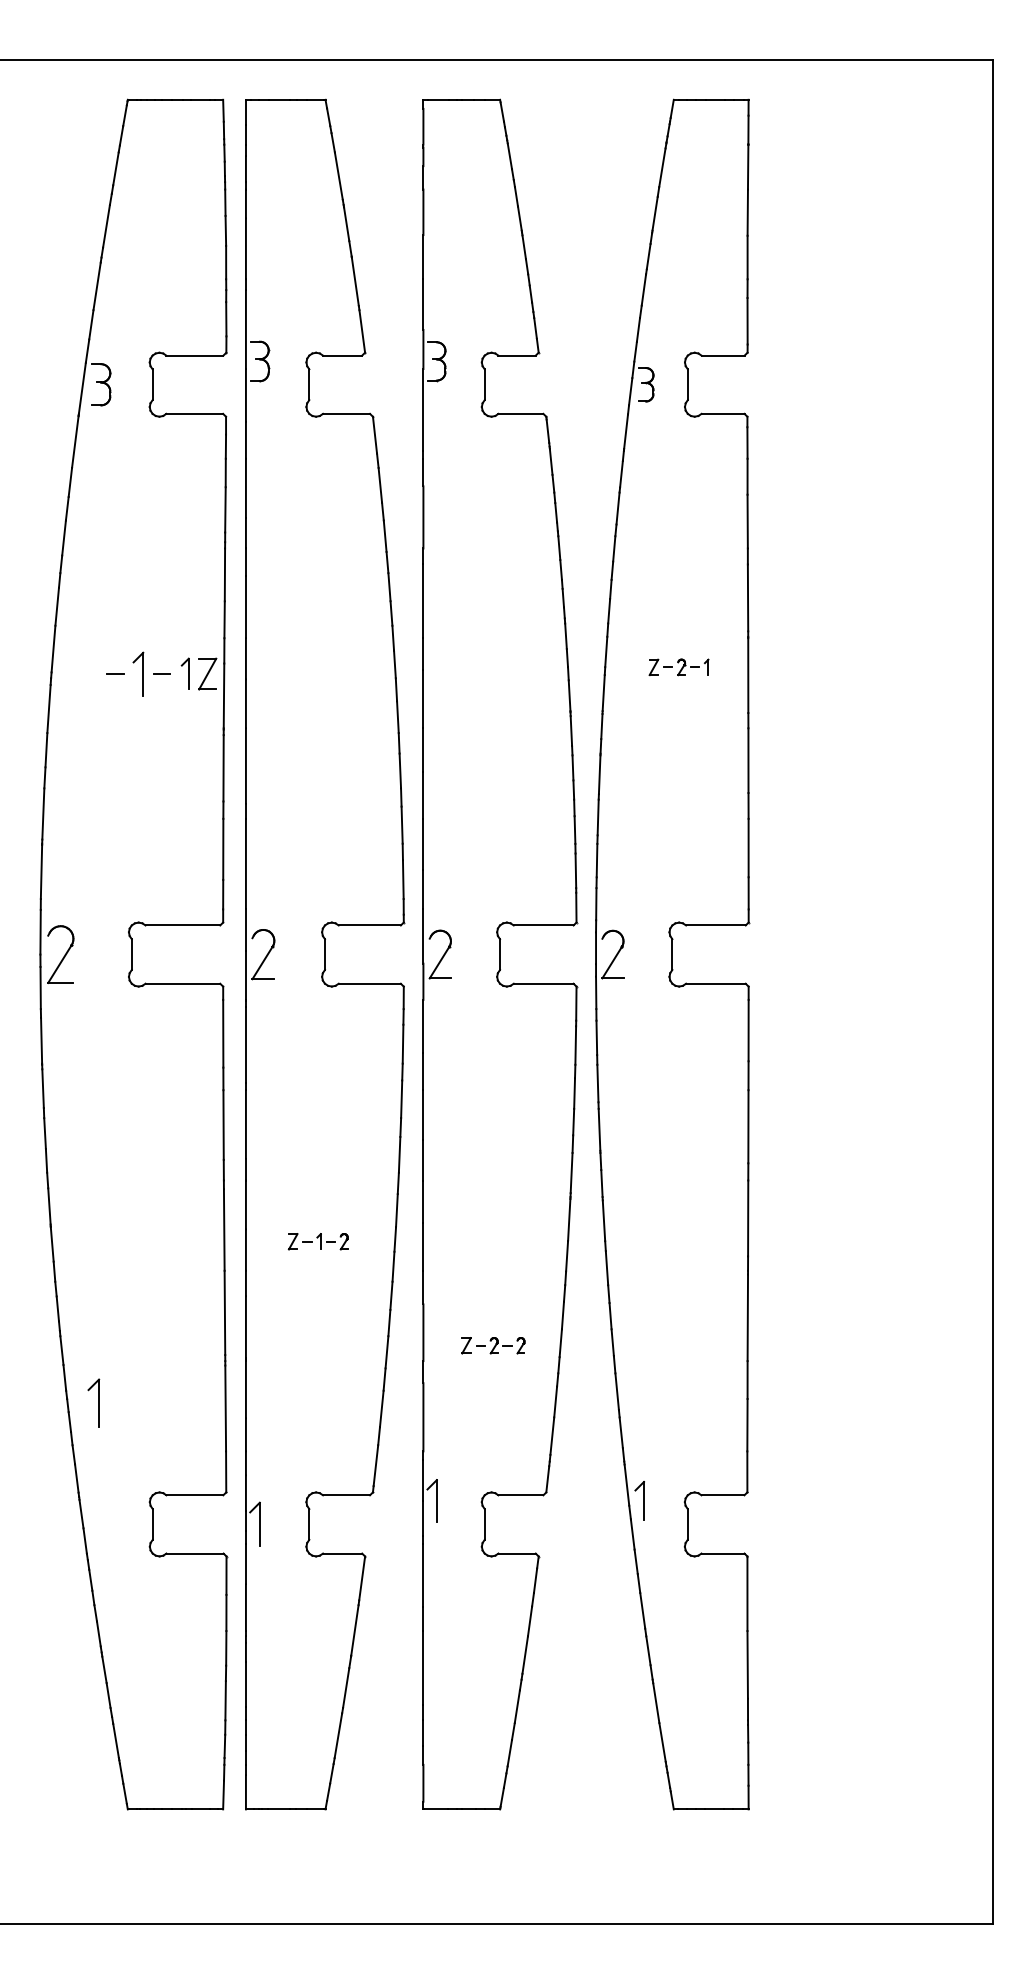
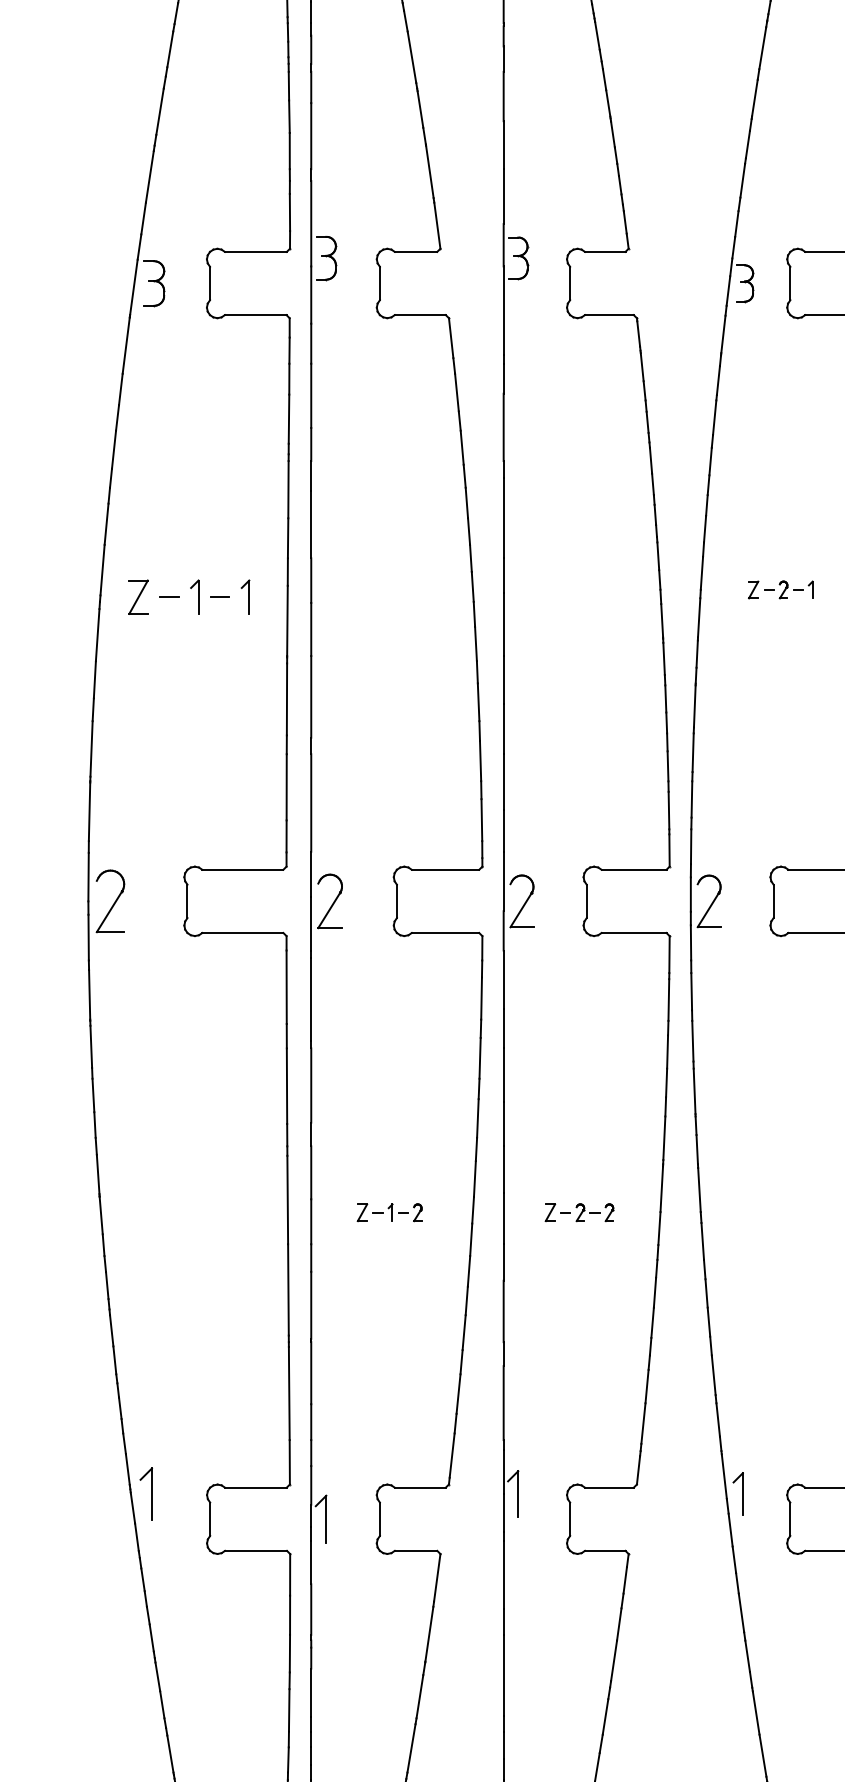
part: (138, 673) -> (194, 596), size x0.71
part: (207, 673) -> (138, 596), moved
part: (493, 1345) -> (579, 1212), moved
part: (93, 1402) -> (145, 1493), moved

